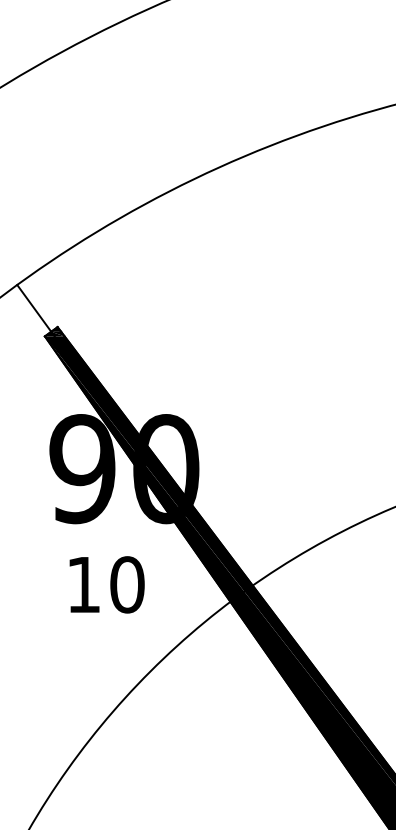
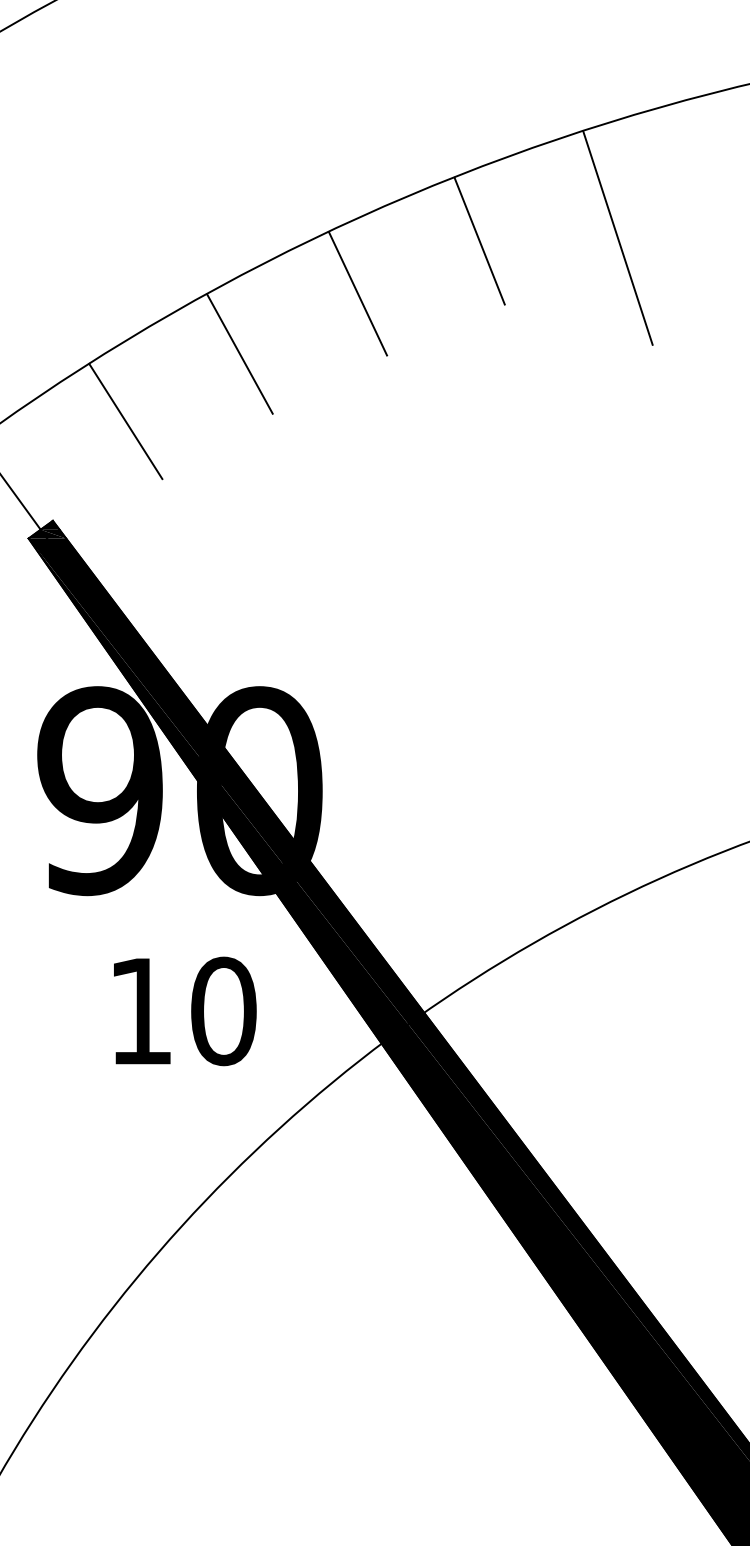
line: (354, 178) -> (617, 238), added
line: (281, 179) -> (478, 239), added
line: (217, 207) -> (357, 293), added
line: (155, 239) -> (239, 354), added
line: (95, 274) -> (124, 420), added
text: (106, 584) -> (183, 1010), moved

